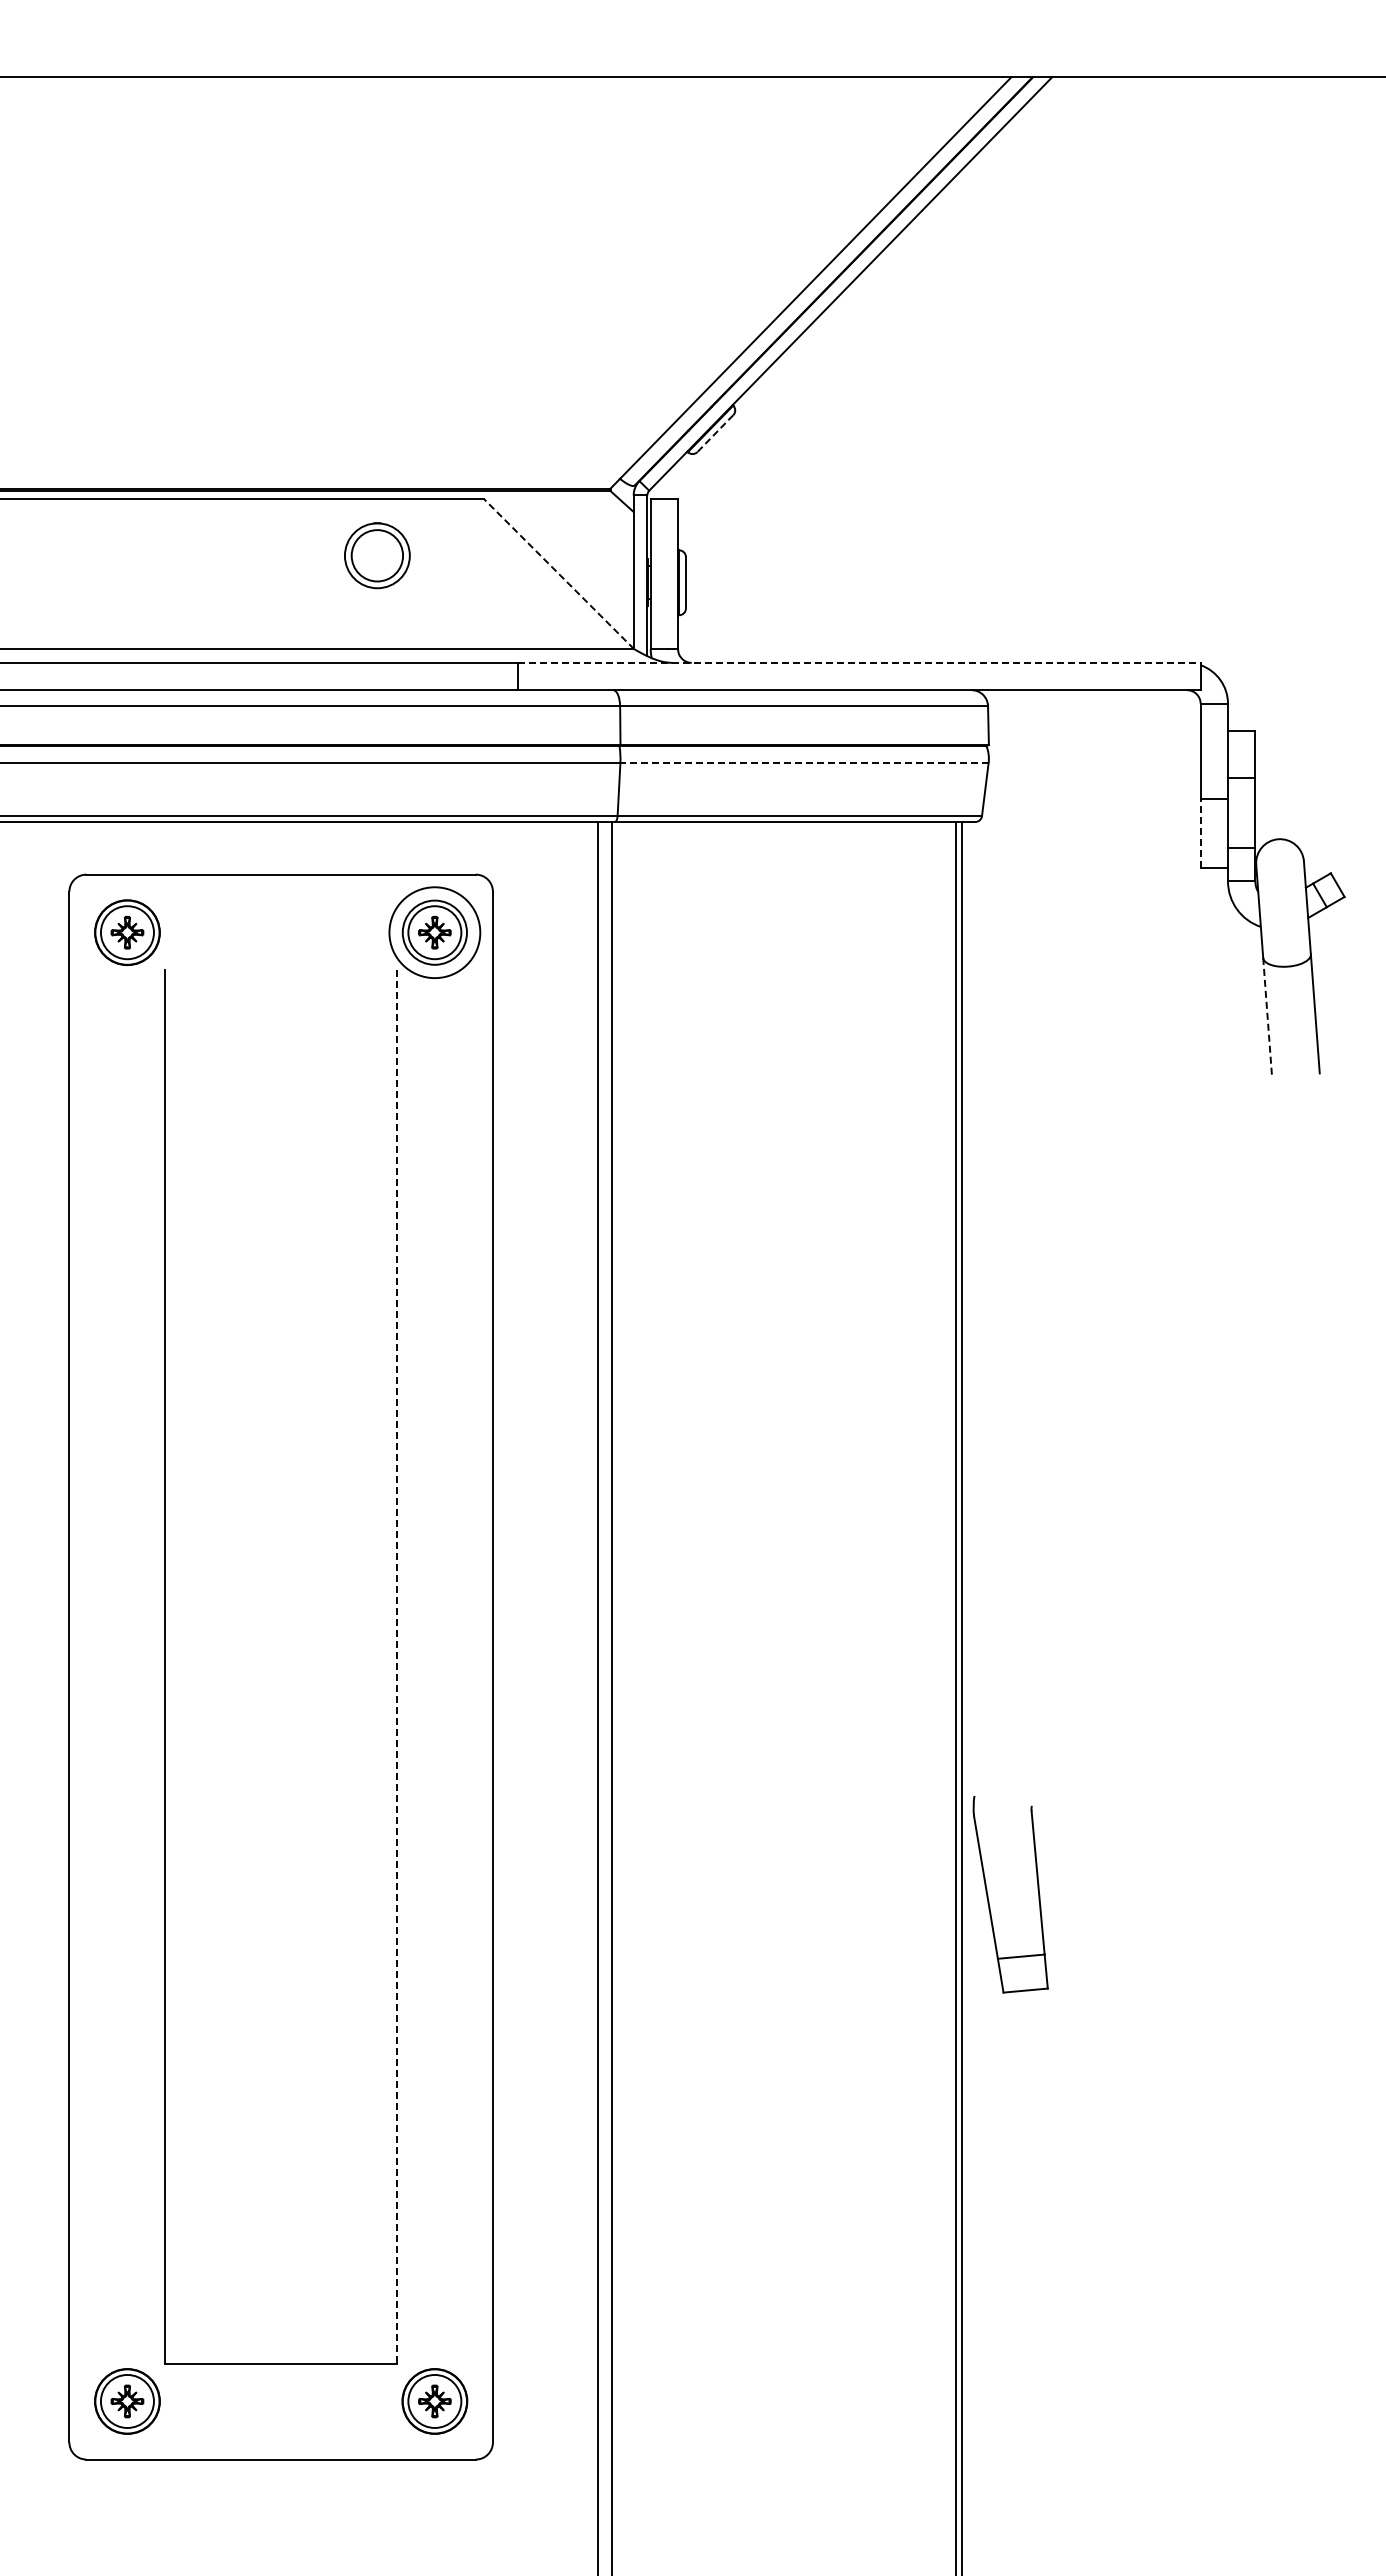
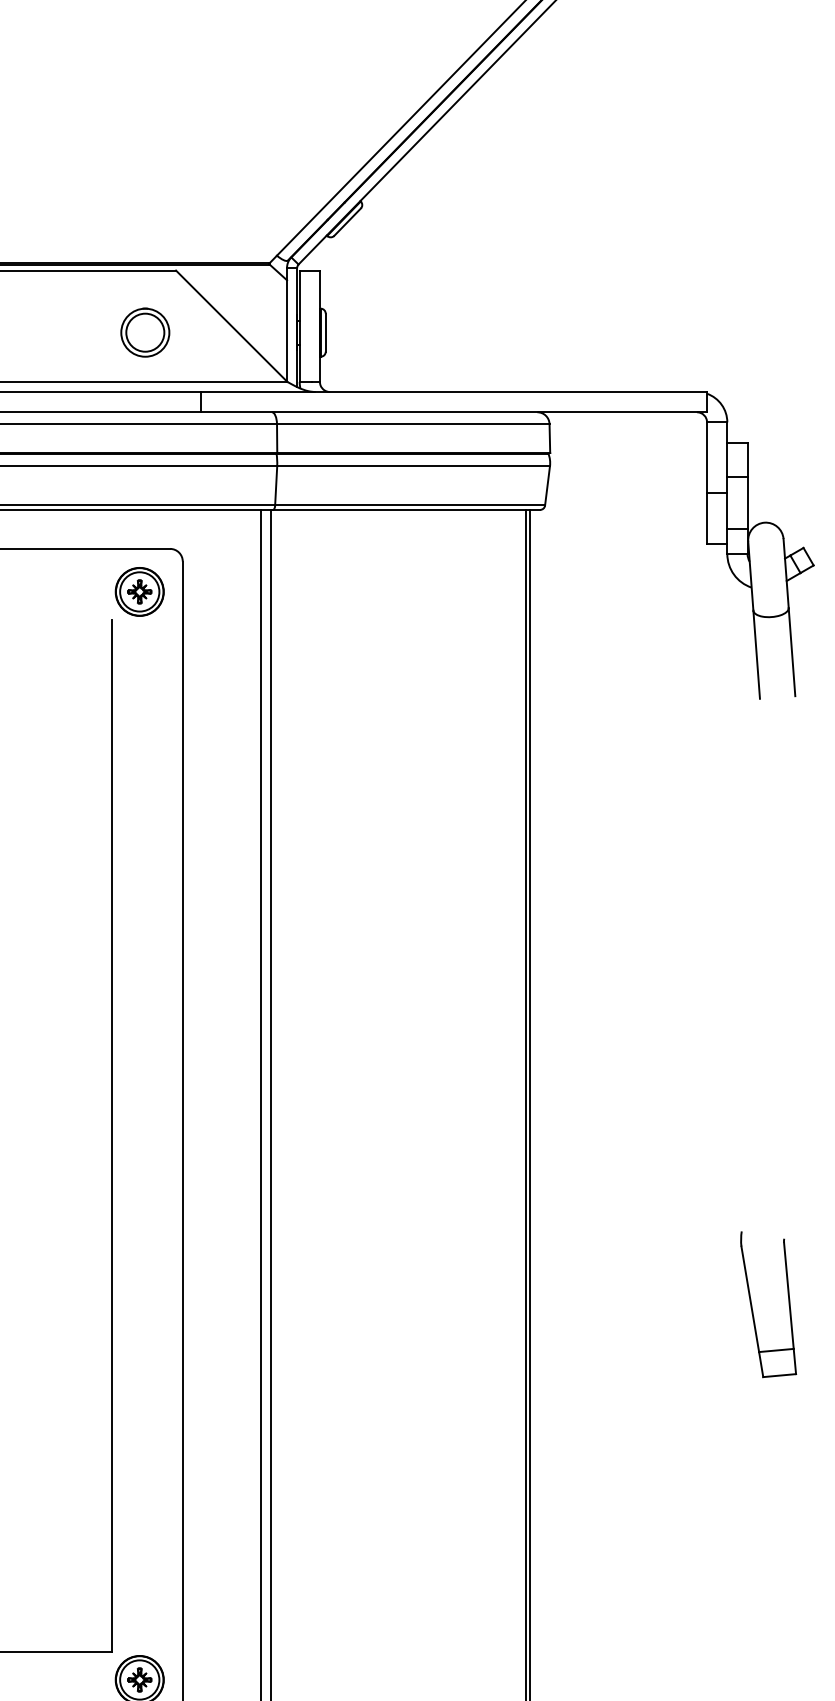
line: (715, 433) -> (347, 222), dashed -> solid
part: (377, 555) -> (145, 332), moved
line: (558, 573) -> (231, 325), dashed -> solid
line: (859, 662) -> (454, 391), dashed -> solid
line: (804, 762) -> (413, 465), dashed -> solid
line: (1200, 833) -> (706, 518), dashed -> solid
circle: (434, 932) -> (139, 591), size x0.71
line: (1267, 1017) -> (756, 654), dashed -> solid
line: (397, 1667) -> (112, 1136), dashed -> solid
part: (989, 1900) -> (752, 1308), moved

